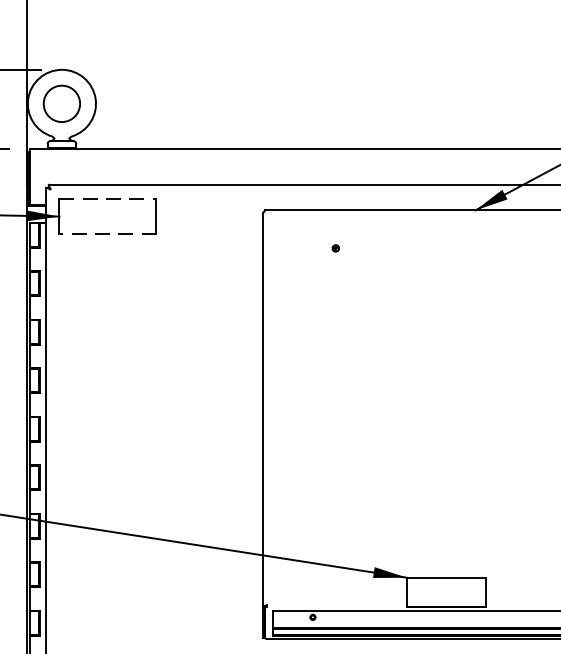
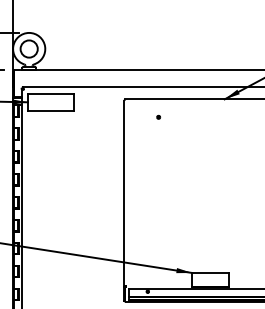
line: (107, 200) -> (50, 94), dashed -> solid
line: (107, 233) -> (50, 110), dashed -> solid

